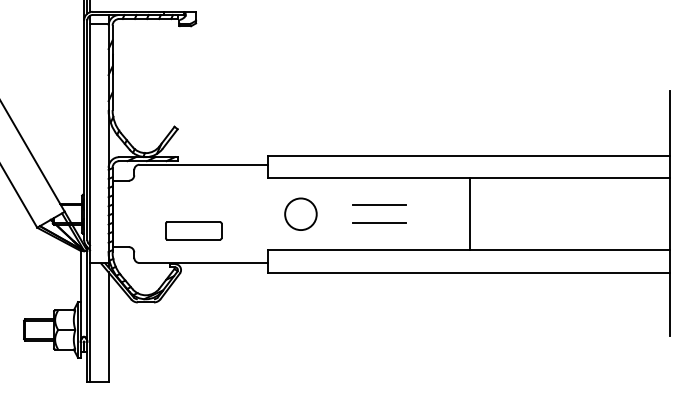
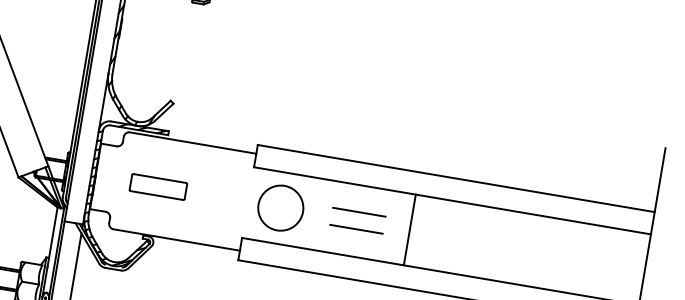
circle: (300, 213) -> (280, 207), size x1.43
line: (469, 214) -> (409, 230), moved
part: (193, 230) -> (158, 186), moved

